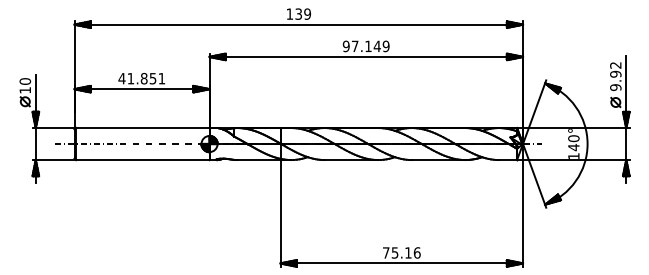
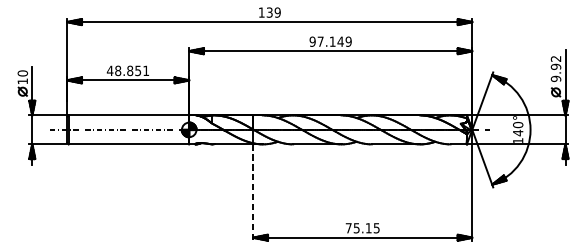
text: (130, 78) -> (117, 70), 41.851 -> 48.851
line: (280, 213) -> (253, 192), solid -> dashed
text: (416, 252) -> (376, 227), 75.16 -> 75.15

